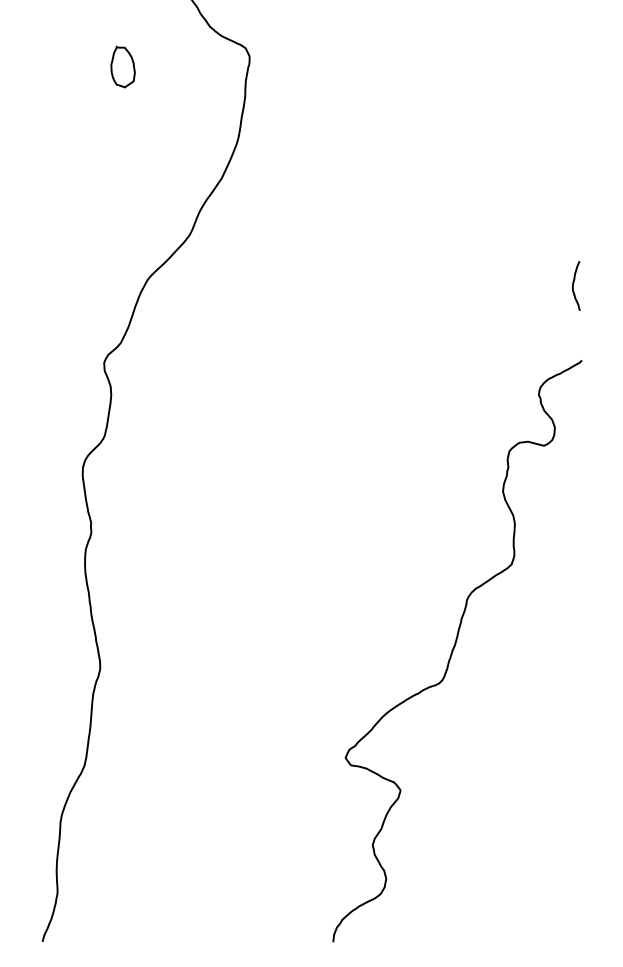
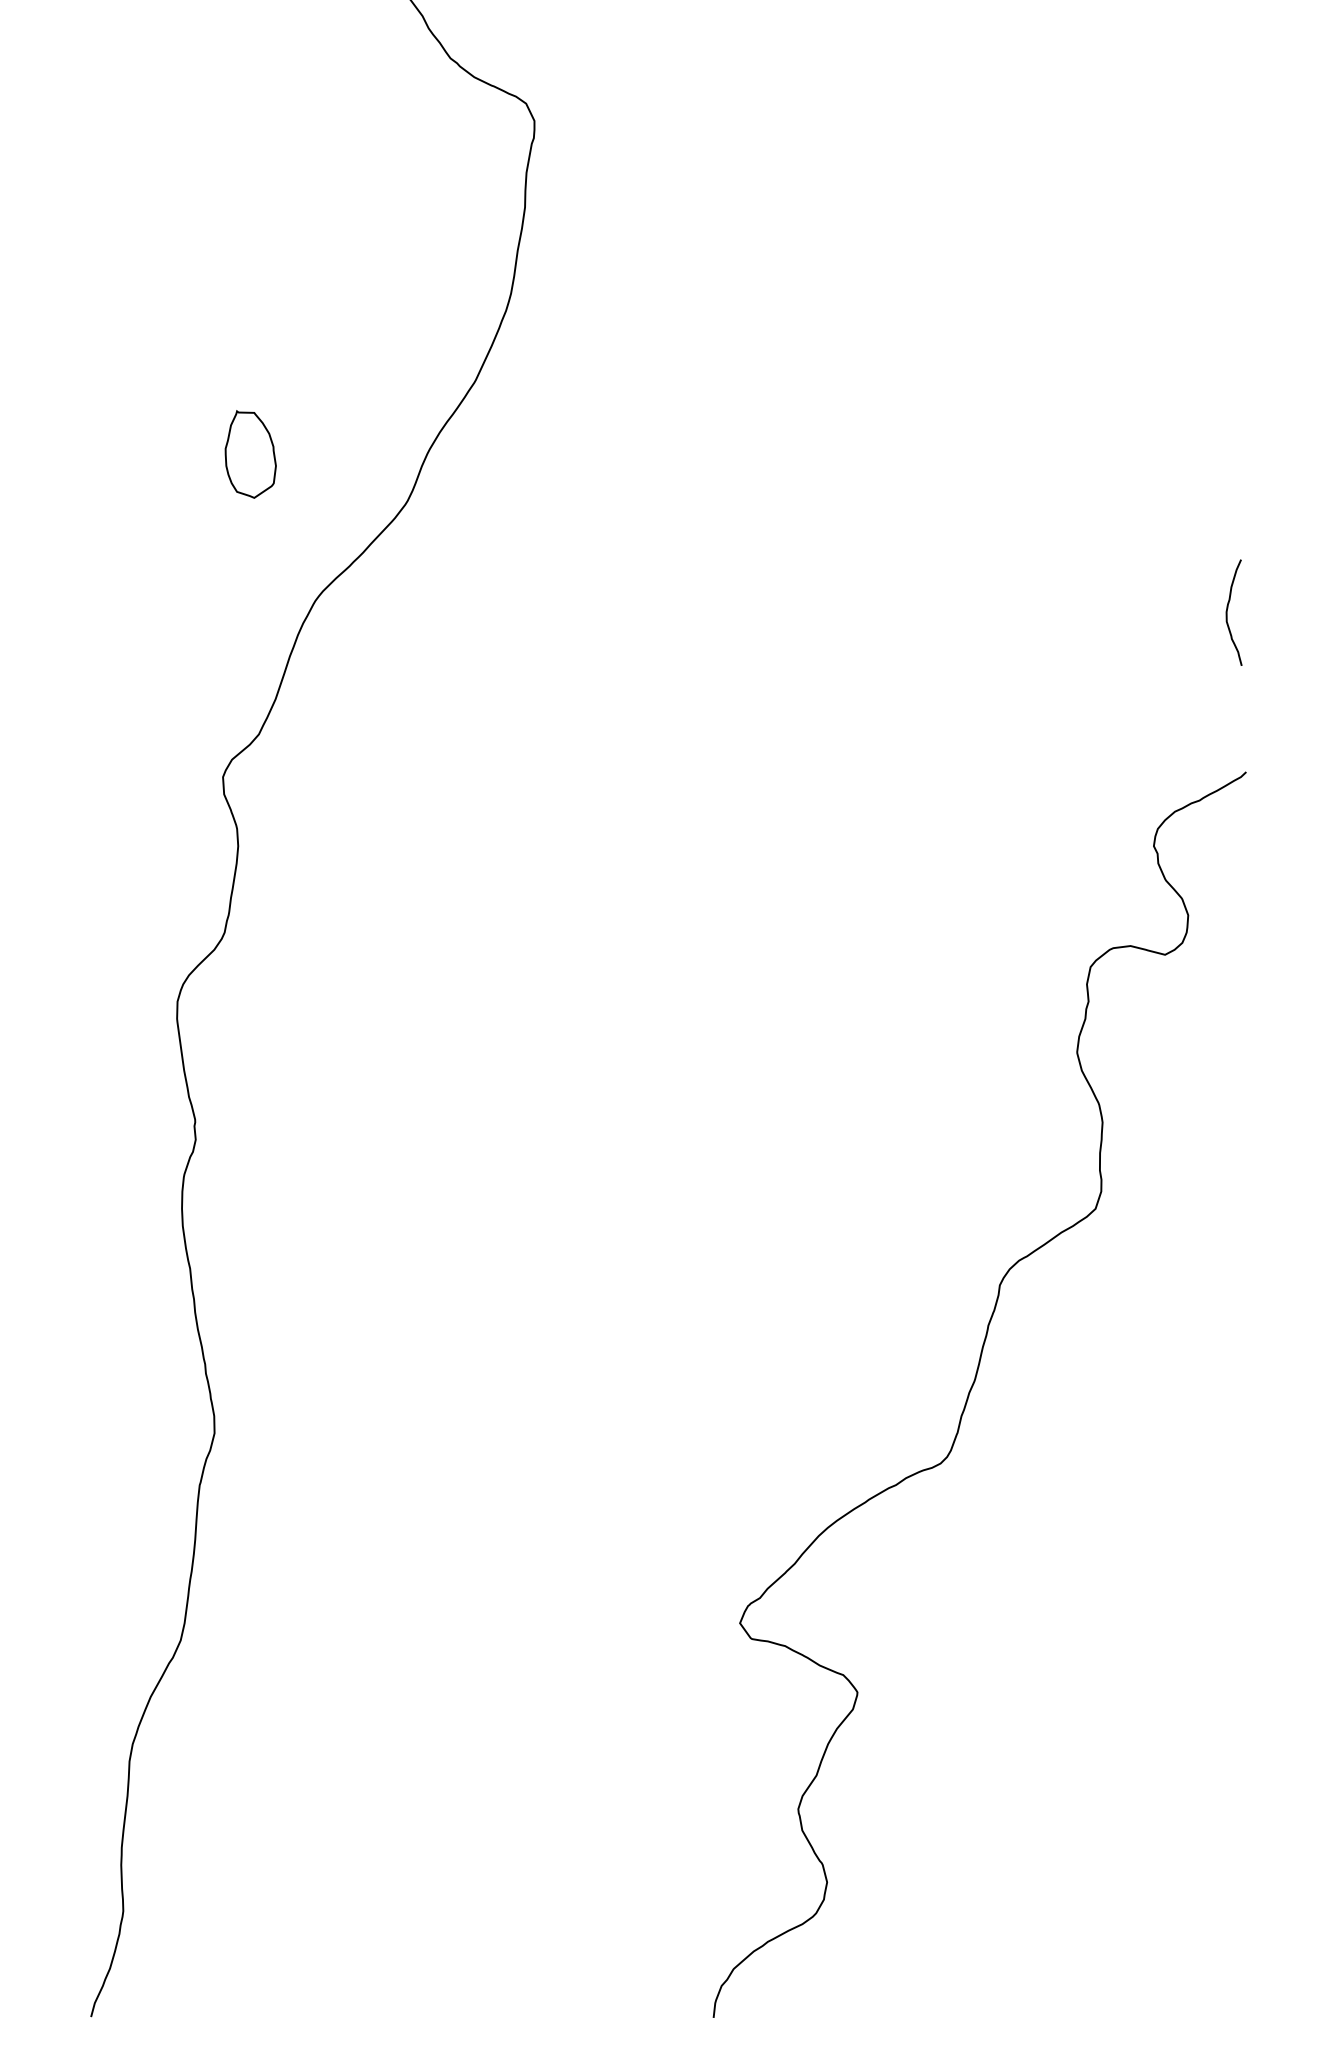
part: (122, 66) -> (249, 453), moved

